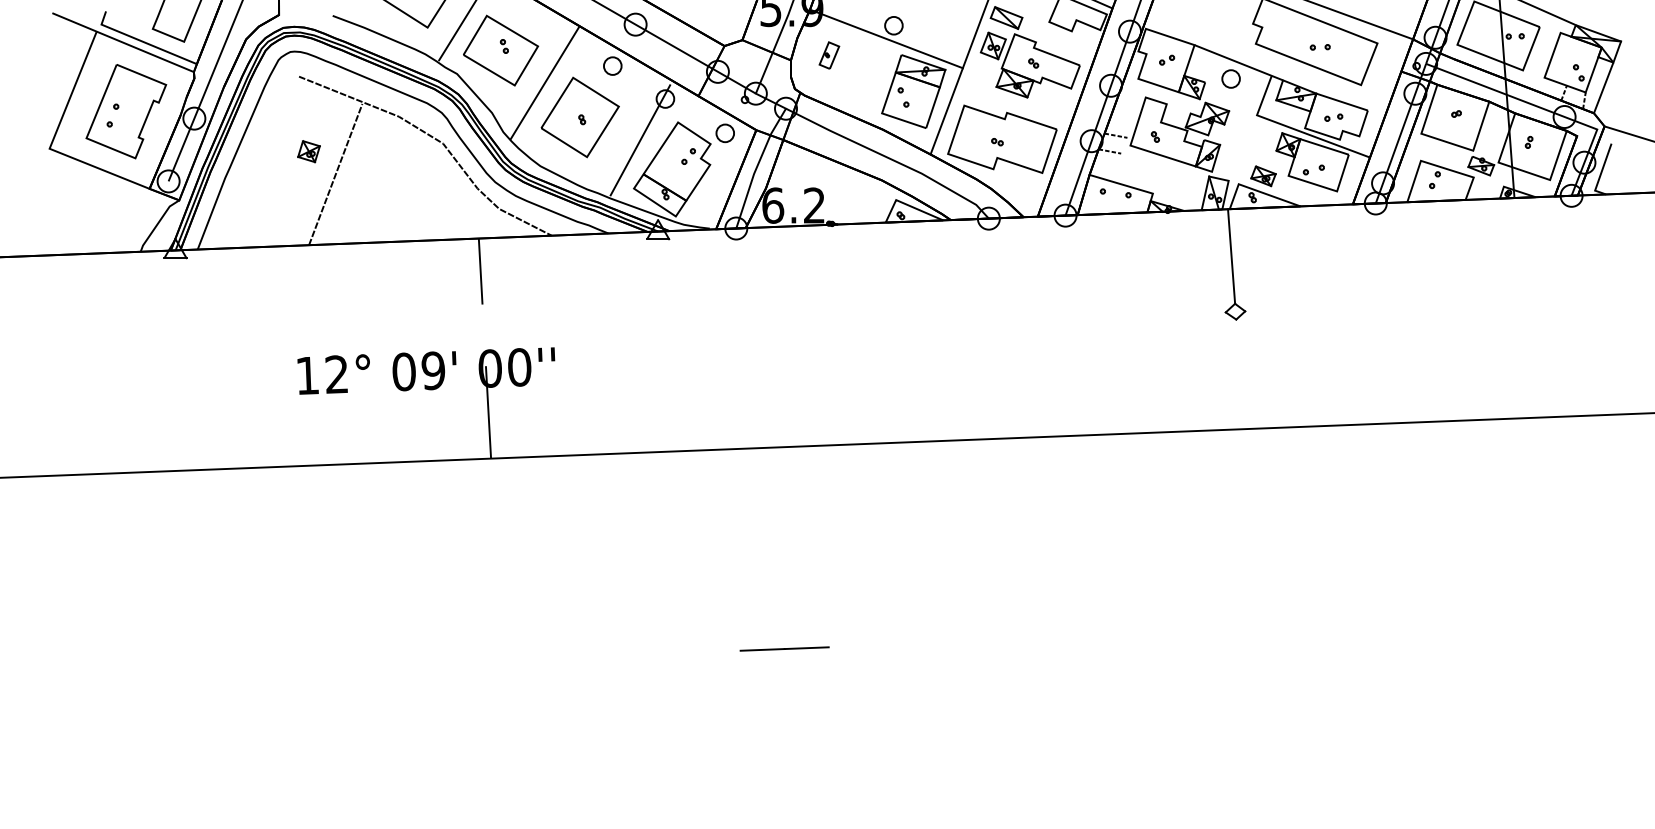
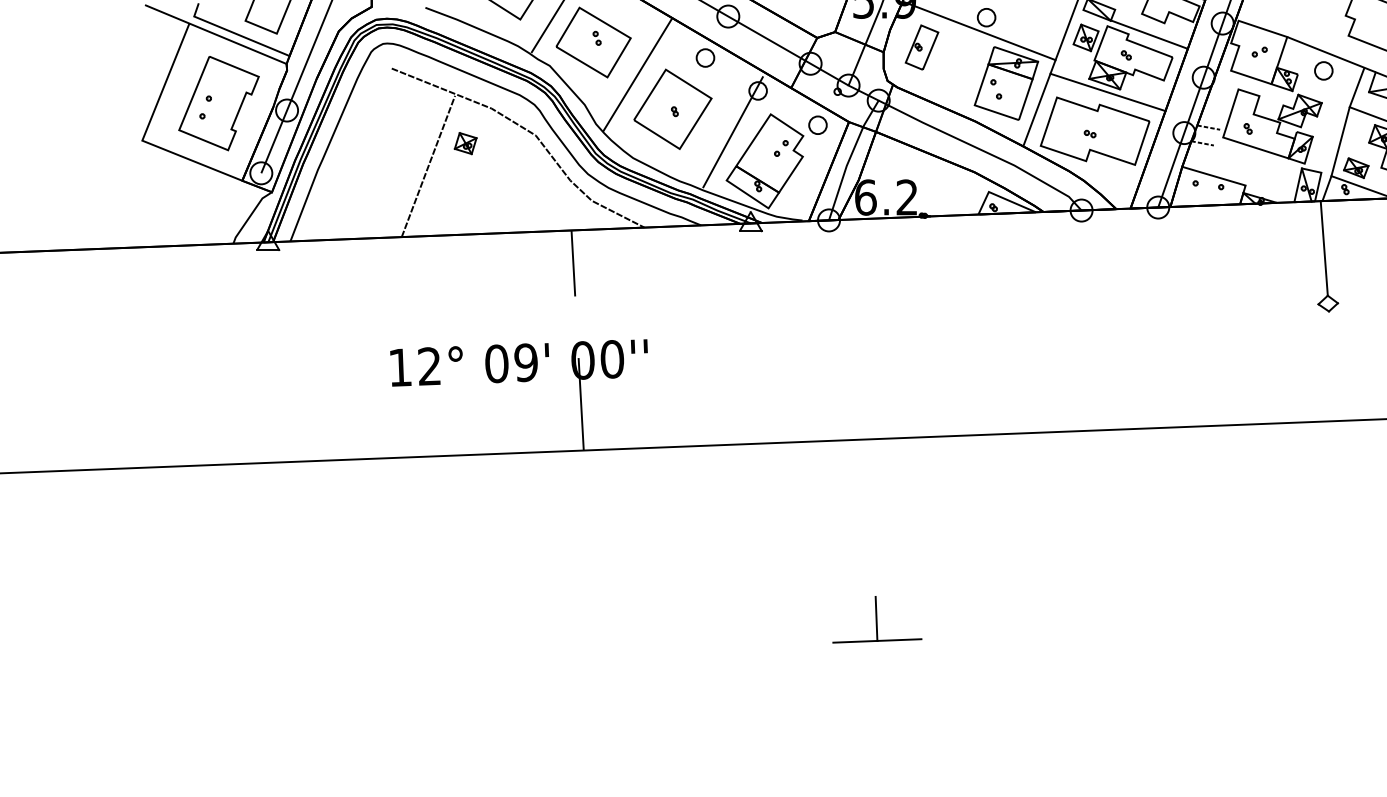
line: (1056, 42) -> (1149, 34), added
part: (829, 55) -> (922, 47), size x1.67
line: (1014, 100) -> (1107, 92), added
line: (1247, 149) -> (1340, 141), added
part: (308, 151) -> (465, 143), moved
line: (783, 626) -> (876, 618), added

